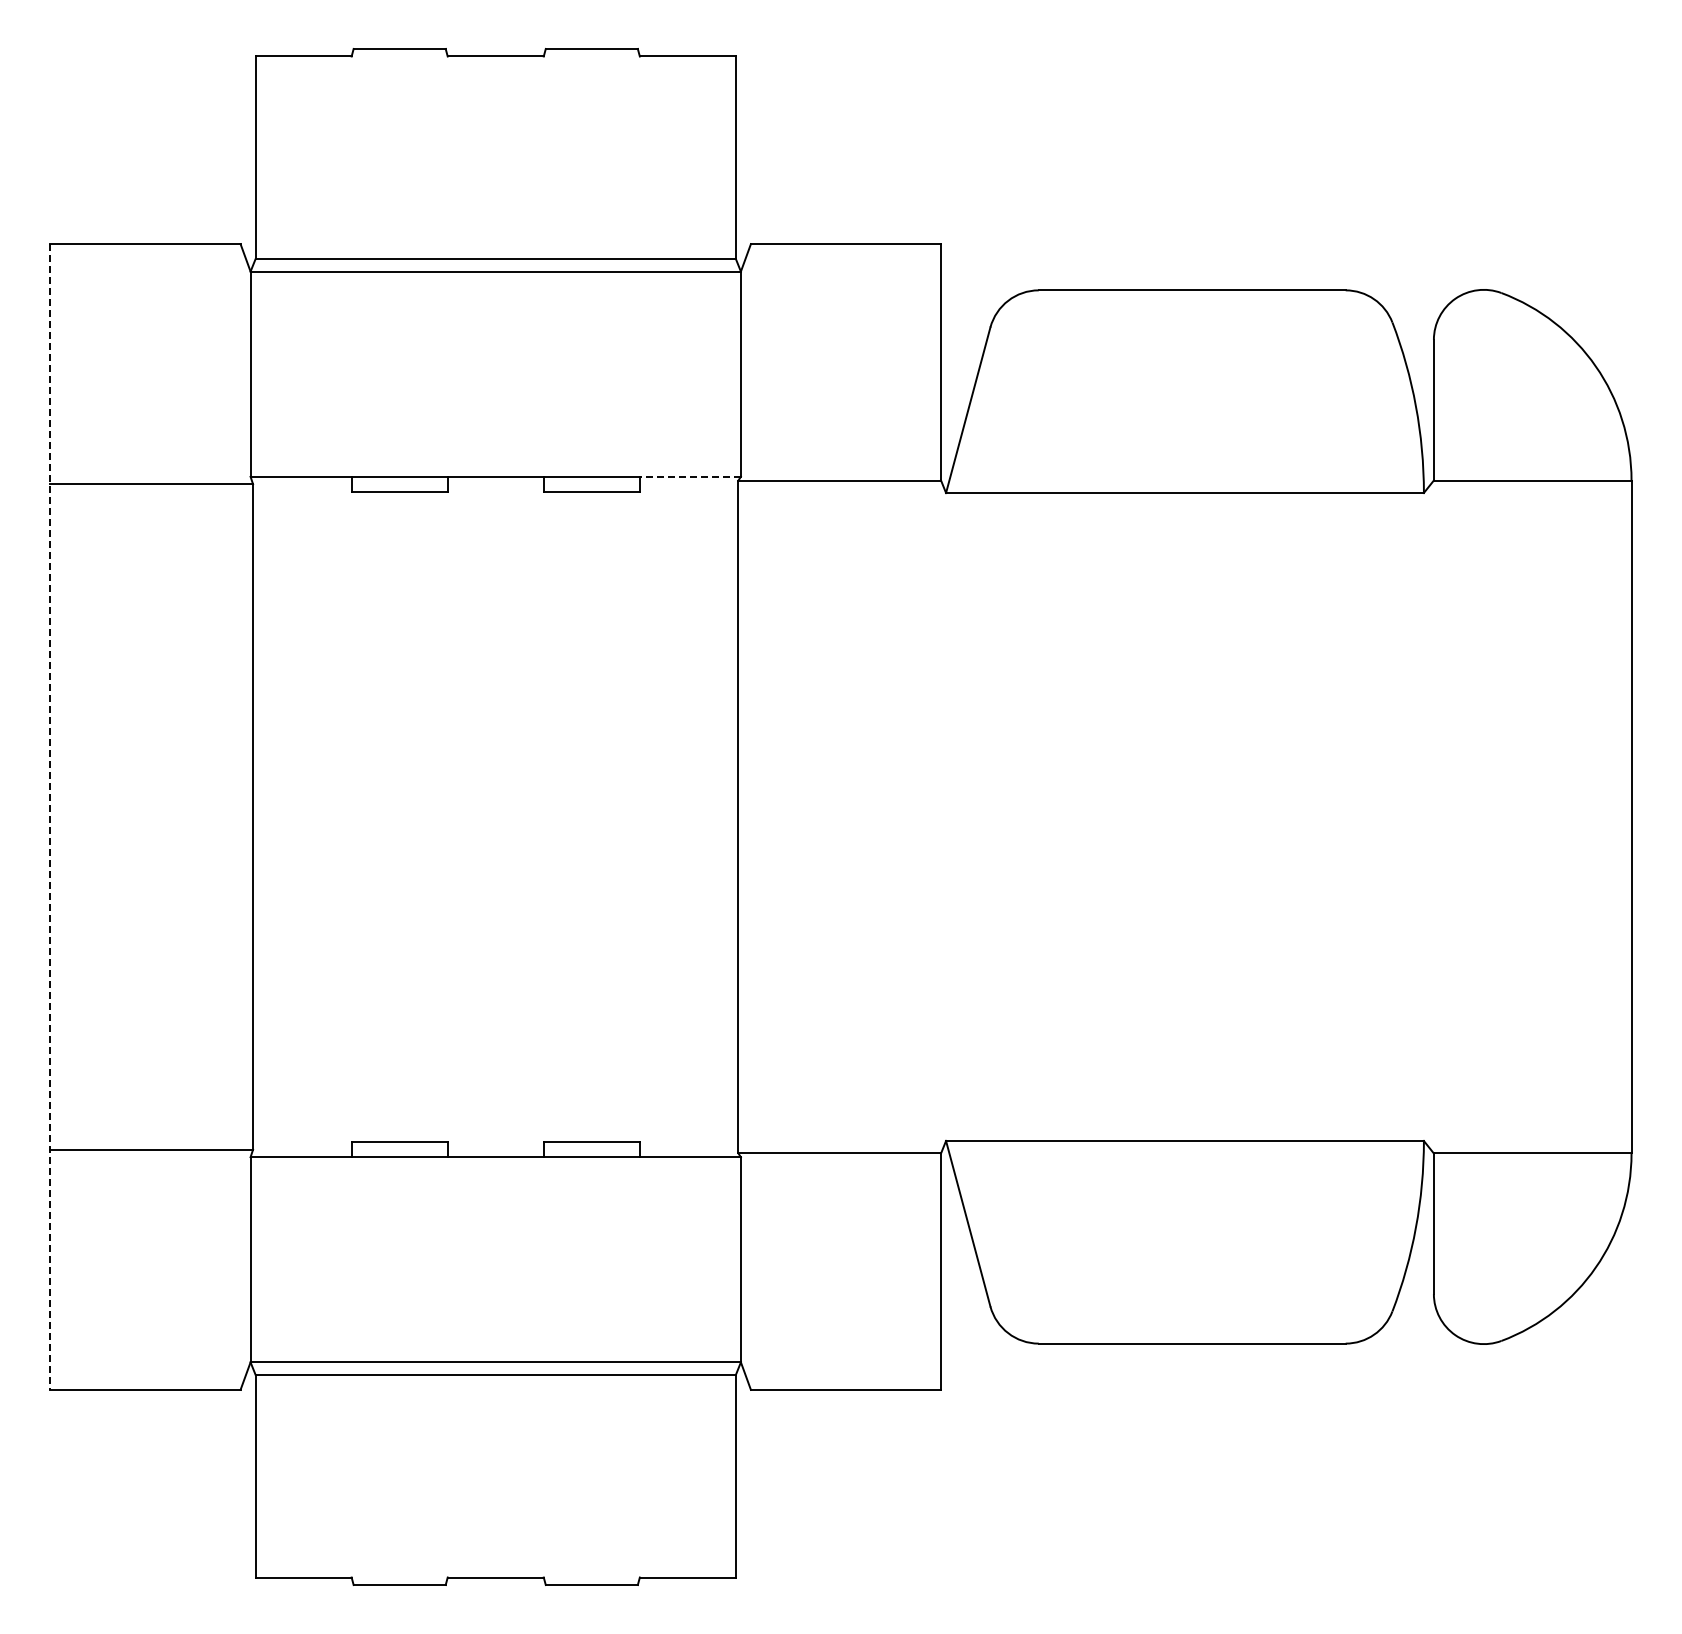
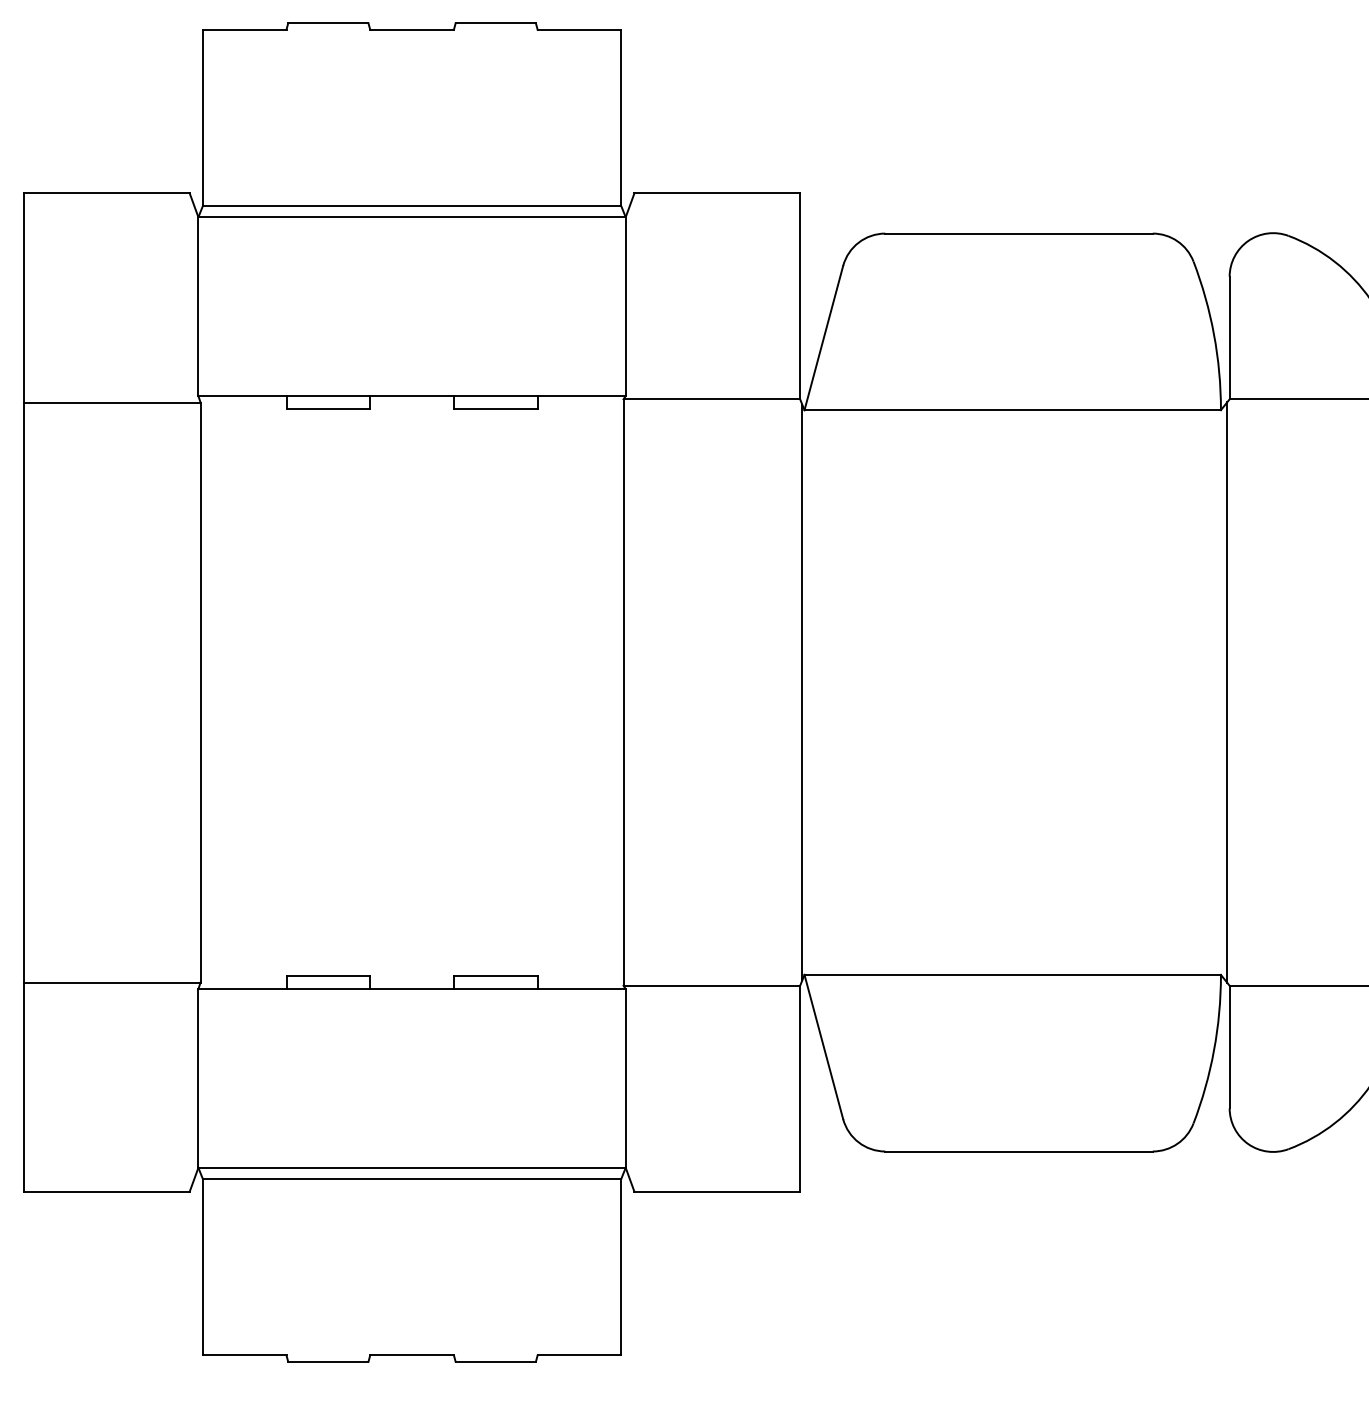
line: (690, 476) -> (581, 395), dashed -> solid
line: (943, 816) -> (802, 692), added
line: (1431, 816) -> (1227, 692), added
line: (50, 817) -> (24, 692), dashed -> solid

